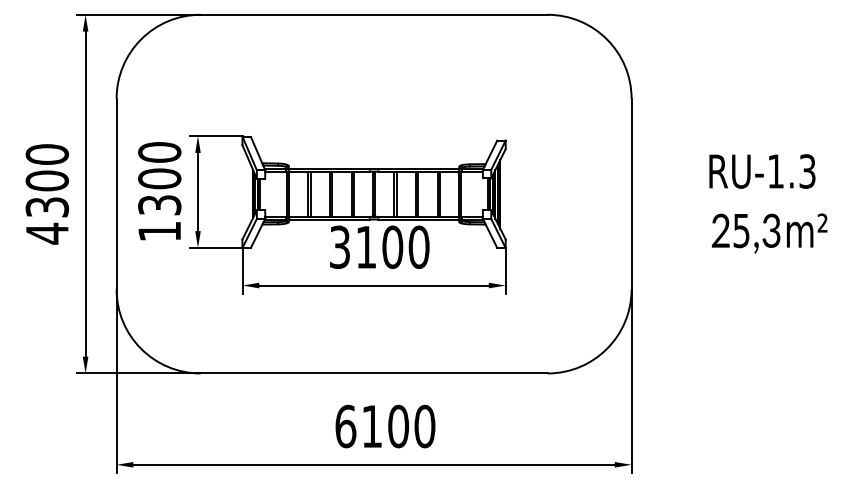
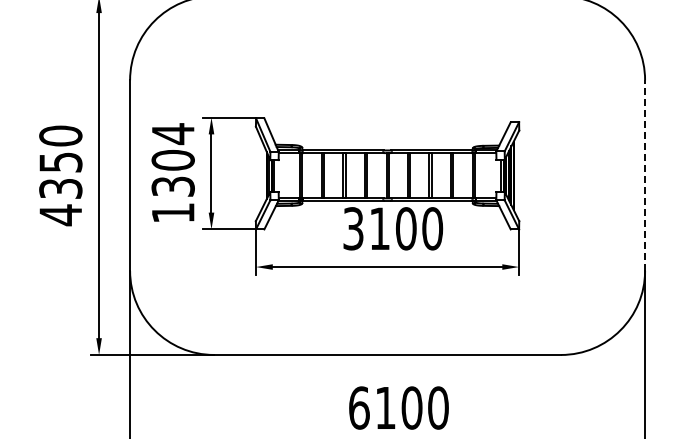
text: (159, 152) -> (172, 133), 1300 -> 1304
text: (47, 180) -> (60, 161), 4300 -> 4350
line: (631, 193) -> (644, 174), solid -> dashed

